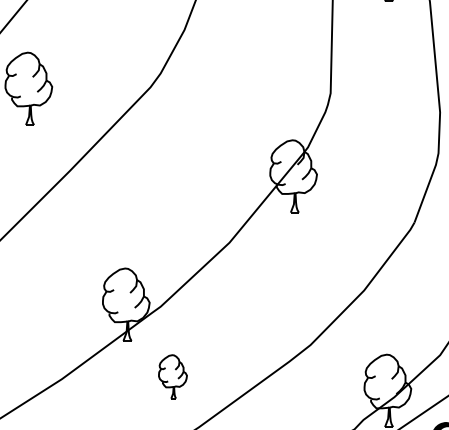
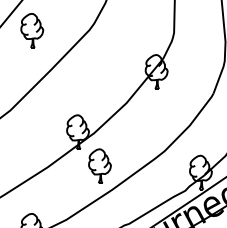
part: (171, 375) -> (99, 165), size x1.67

